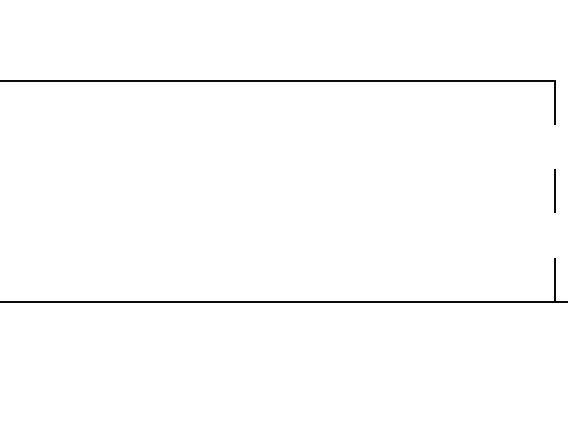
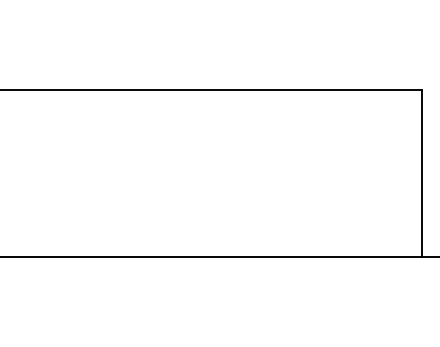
line: (555, 191) -> (422, 173), dashed -> solid

